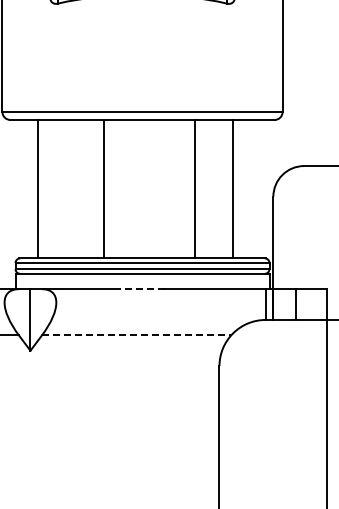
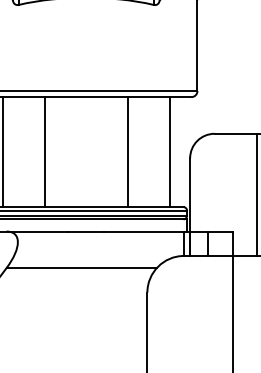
line: (104, 188) -> (45, 151), moved
line: (233, 188) -> (169, 151), moved
line: (142, 289) -> (86, 231), dashed -> solid
line: (136, 335) -> (81, 268), dashed -> solid

